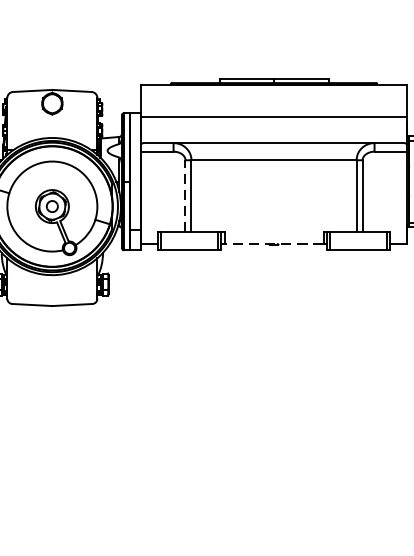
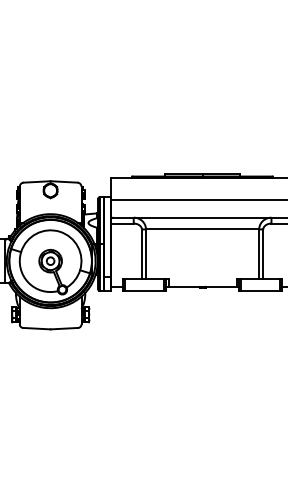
line: (184, 196) -> (141, 254), dashed -> solid
line: (273, 244) -> (202, 287), dashed -> solid

